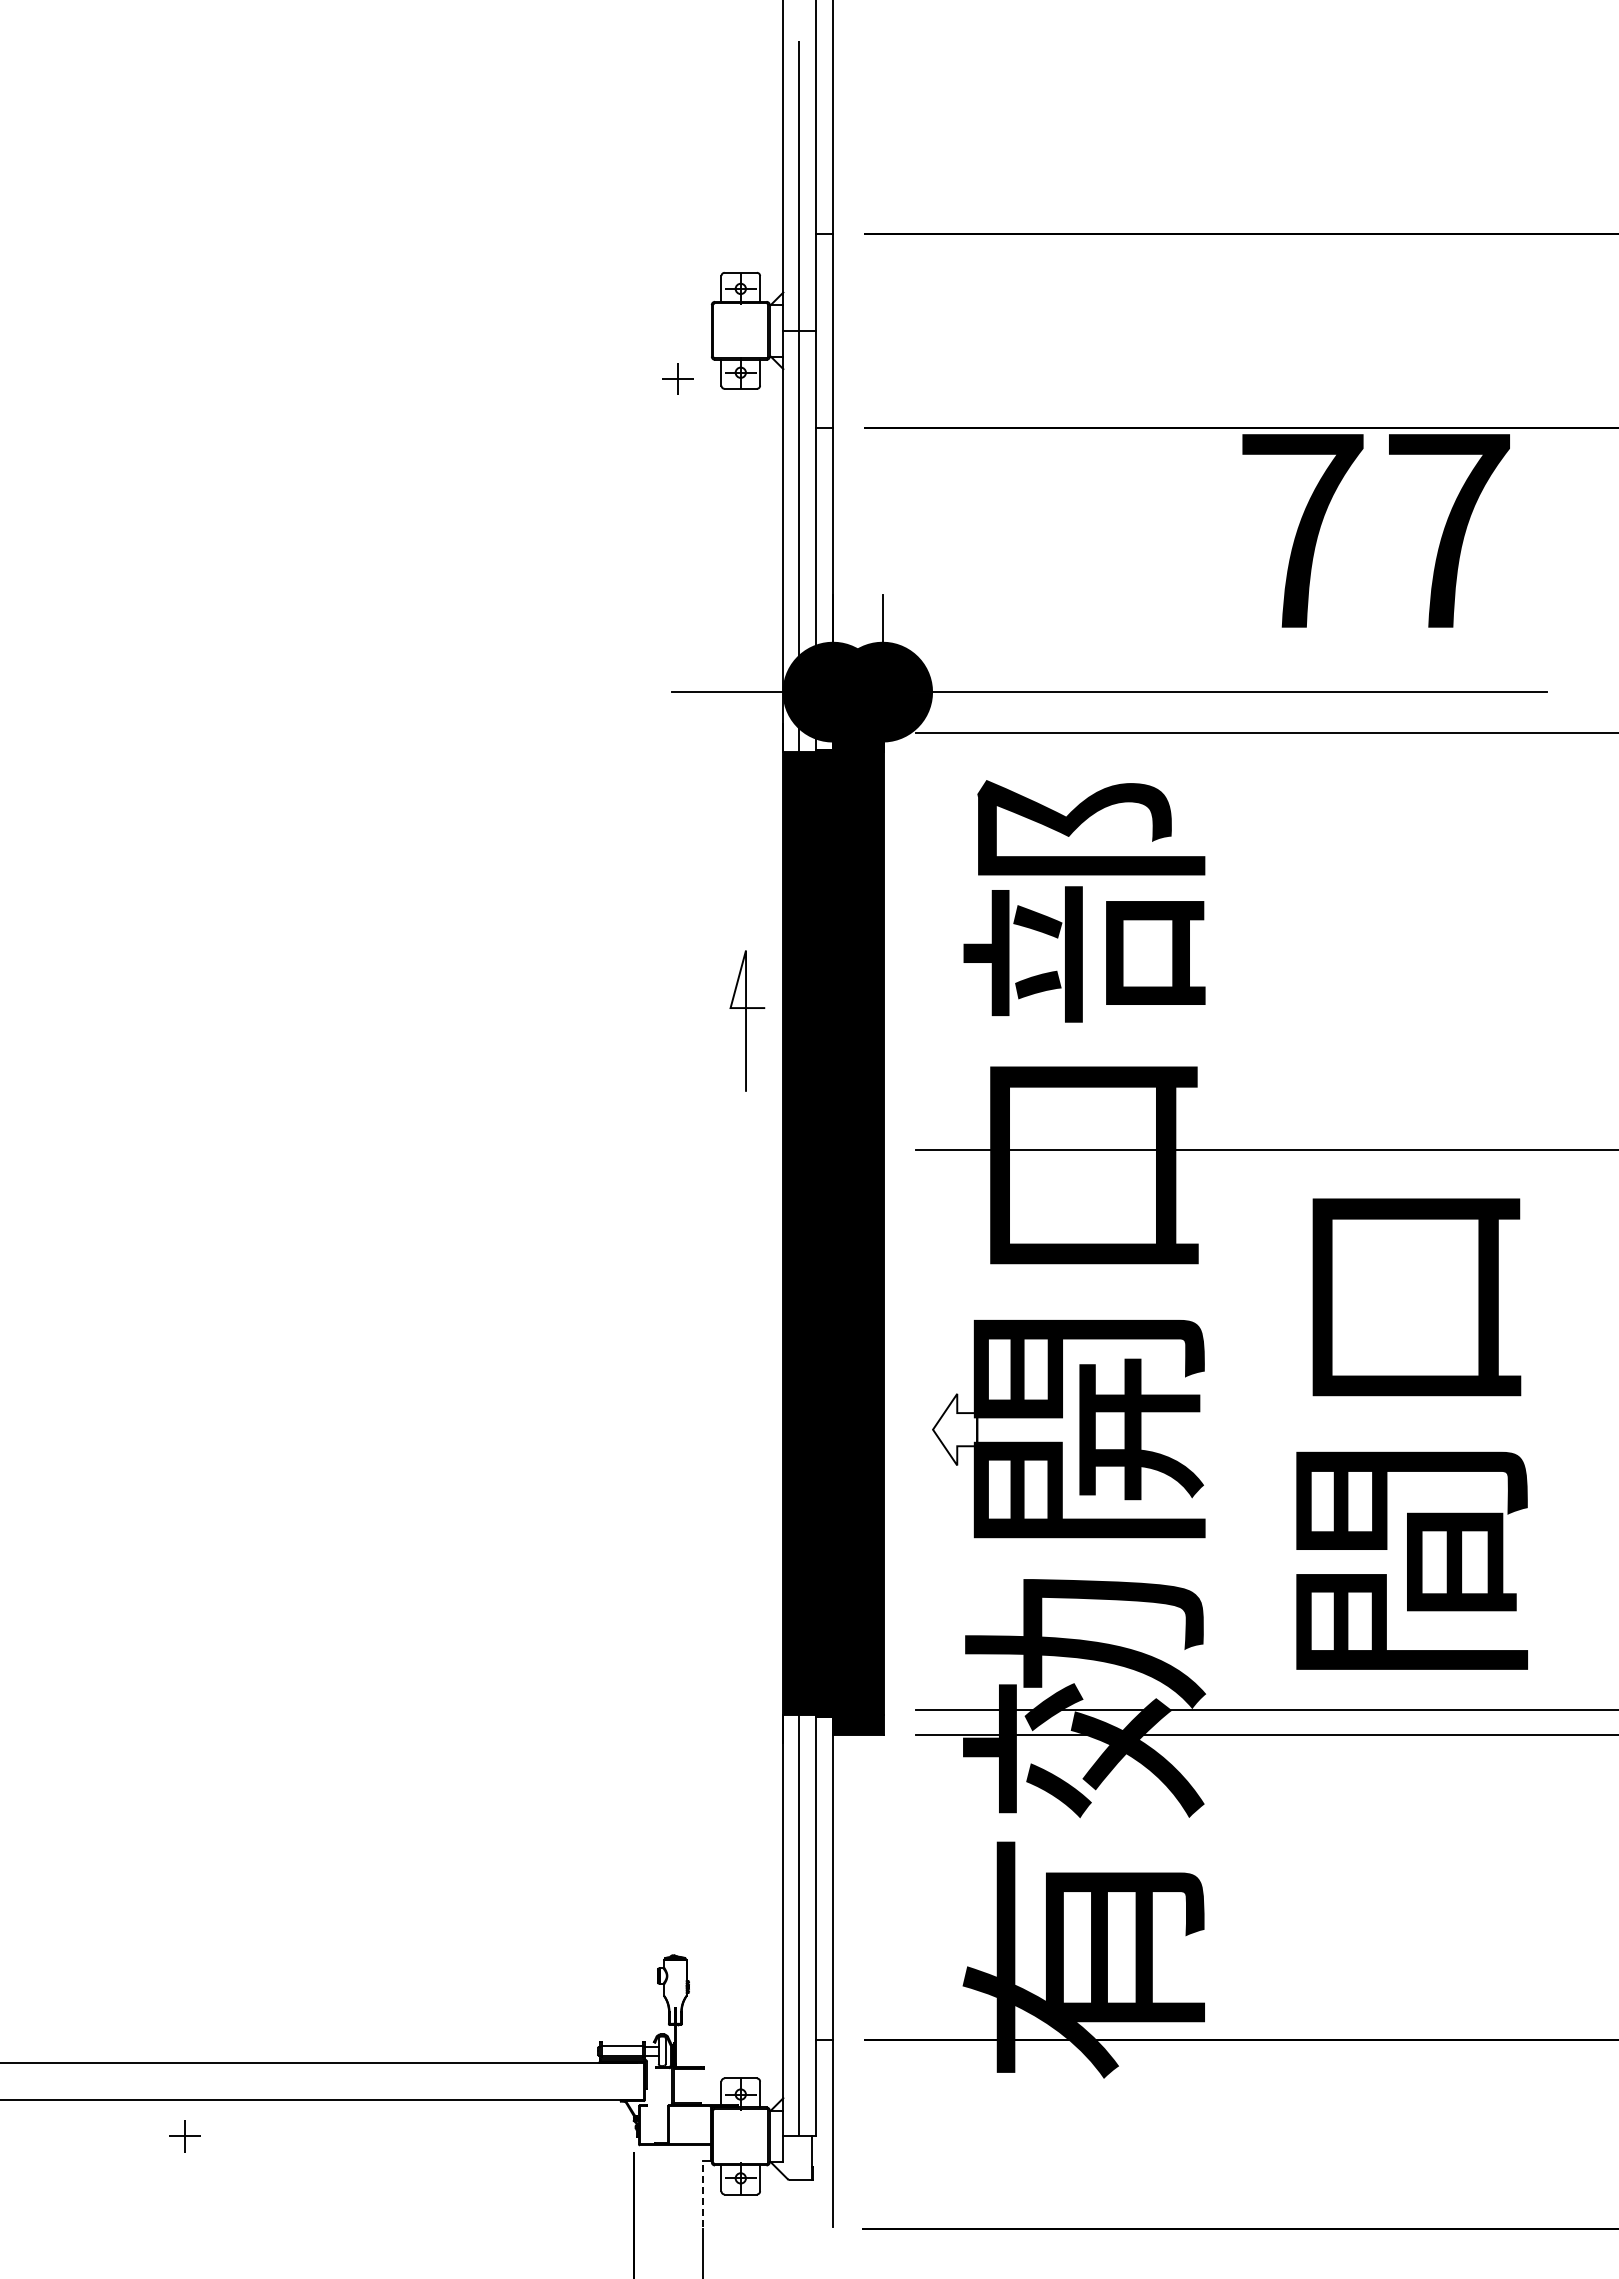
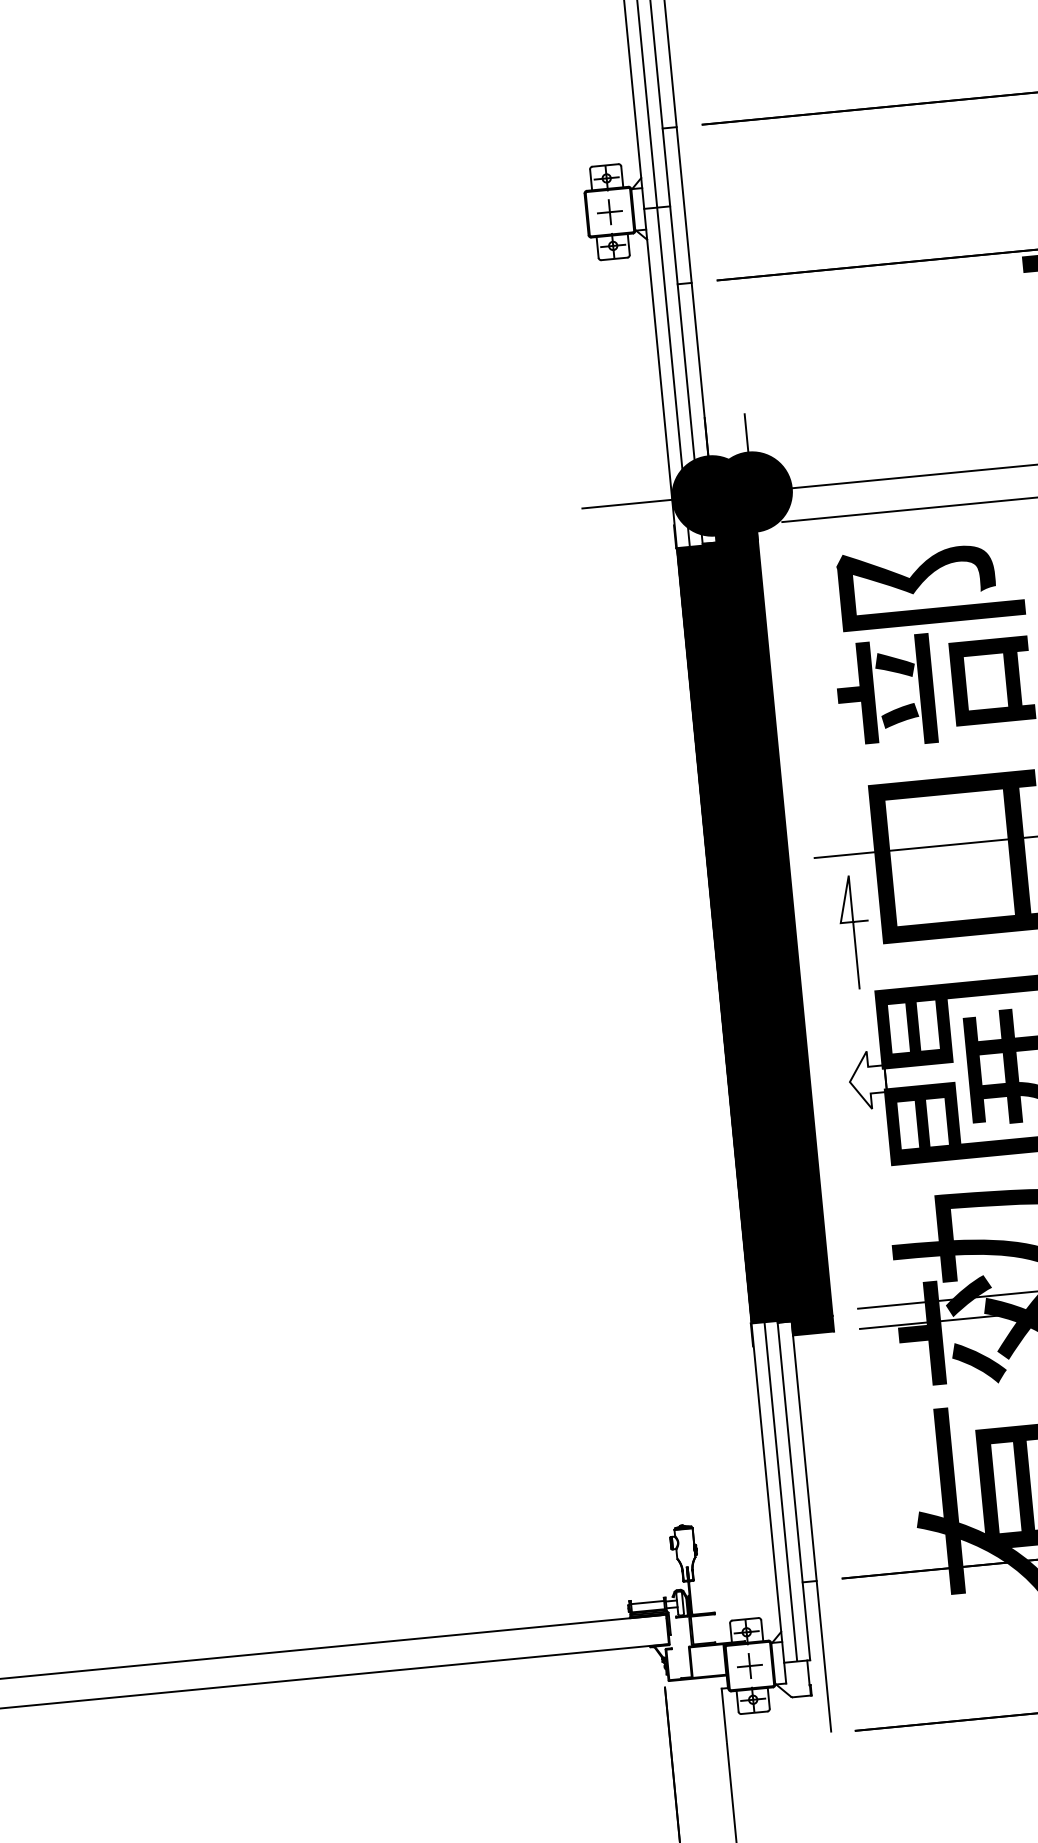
part: (677, 378) -> (609, 211), moved
line: (746, 1020) -> (854, 931), moved
part: (184, 2136) -> (749, 1666), moved
line: (703, 2193) -> (724, 1714), dashed -> solid

